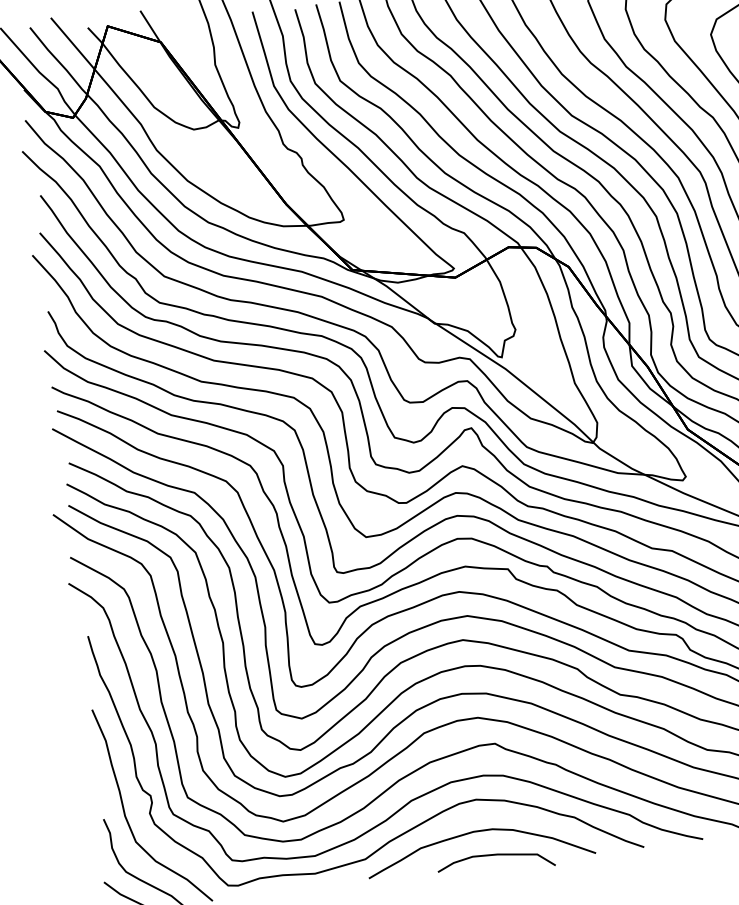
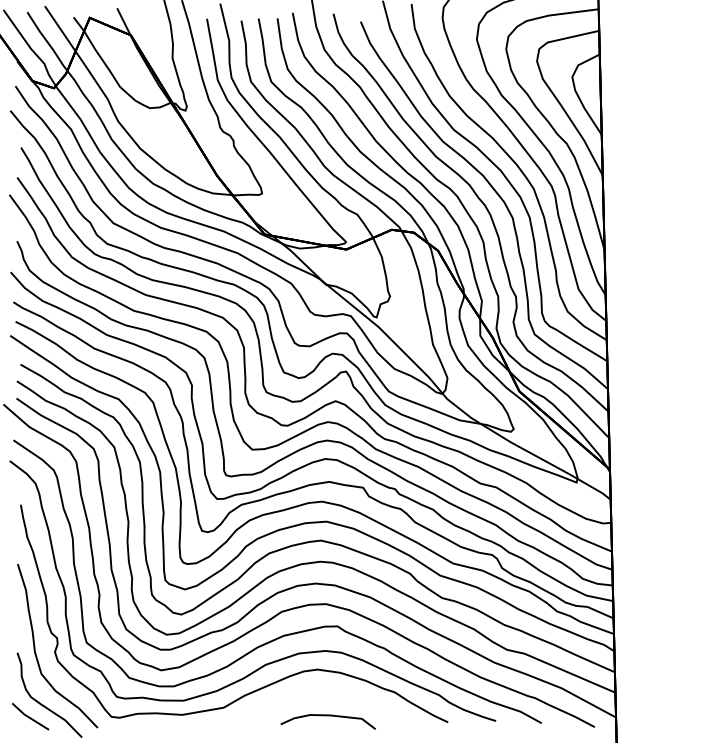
curve: (473, 833) -> (312, 696), removed

